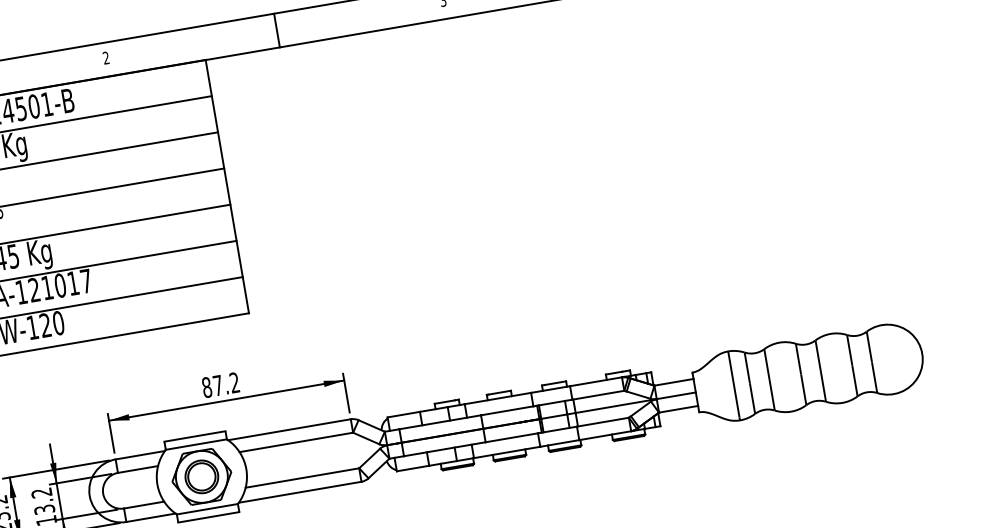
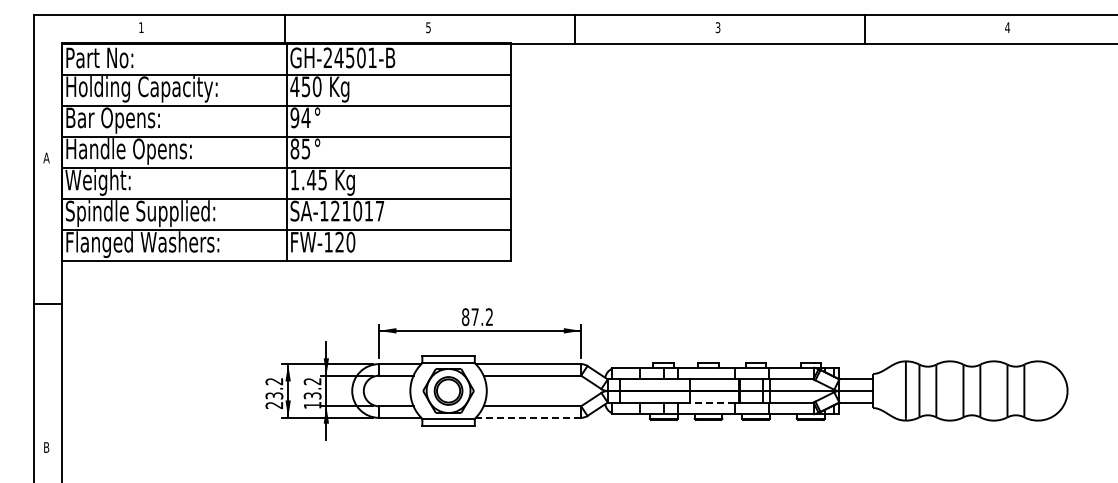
text: (106, 57) -> (428, 27), 2 -> 5
line: (511, 437) -> (712, 402), solid -> dashed
line: (300, 491) -> (528, 417), solid -> dashed

